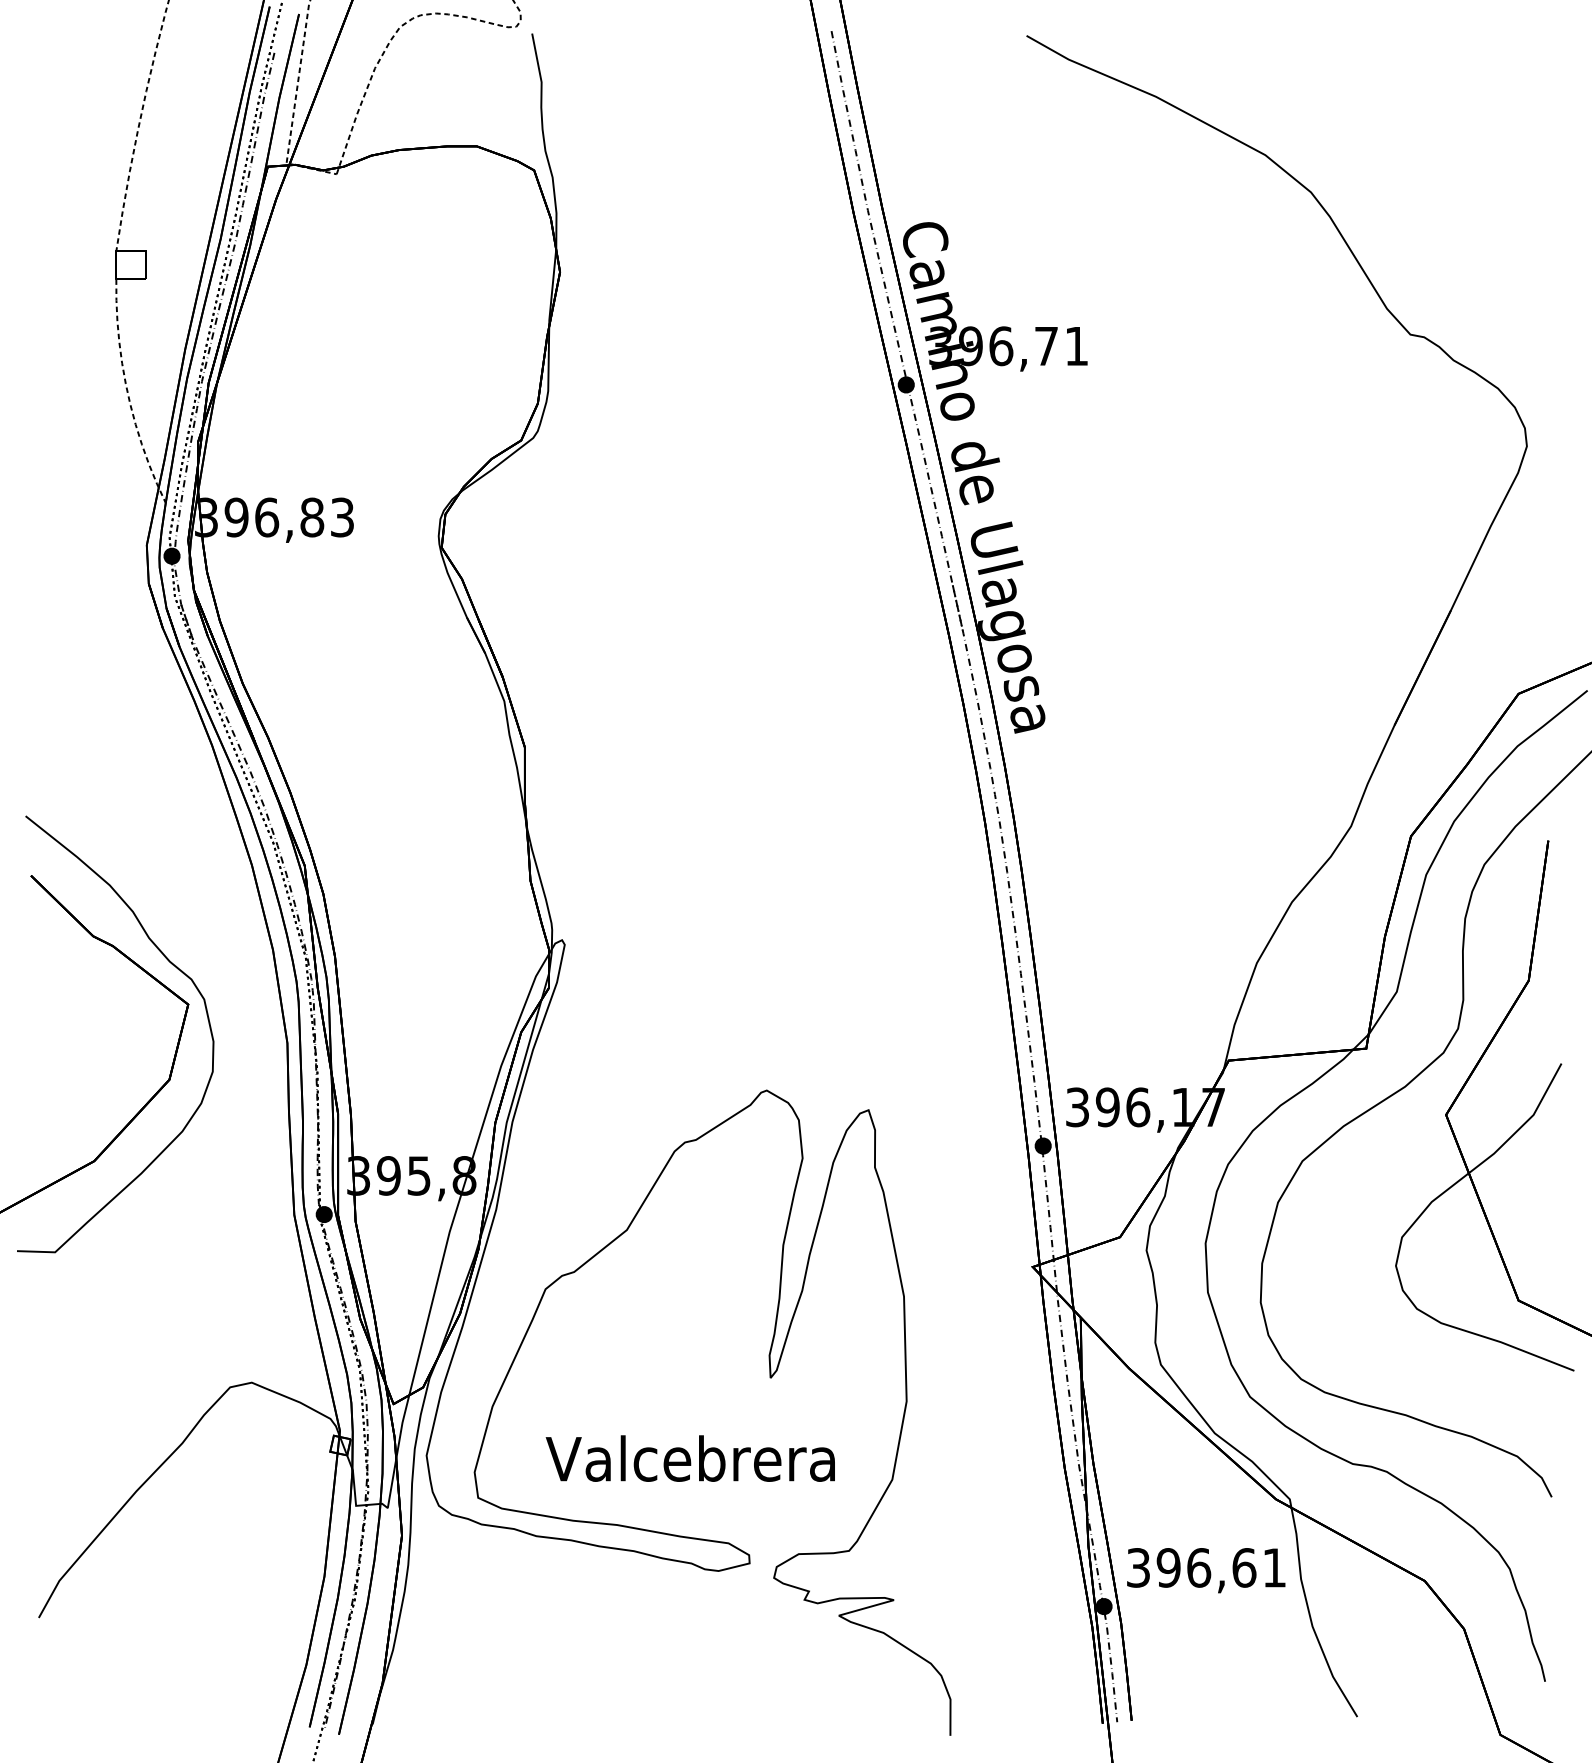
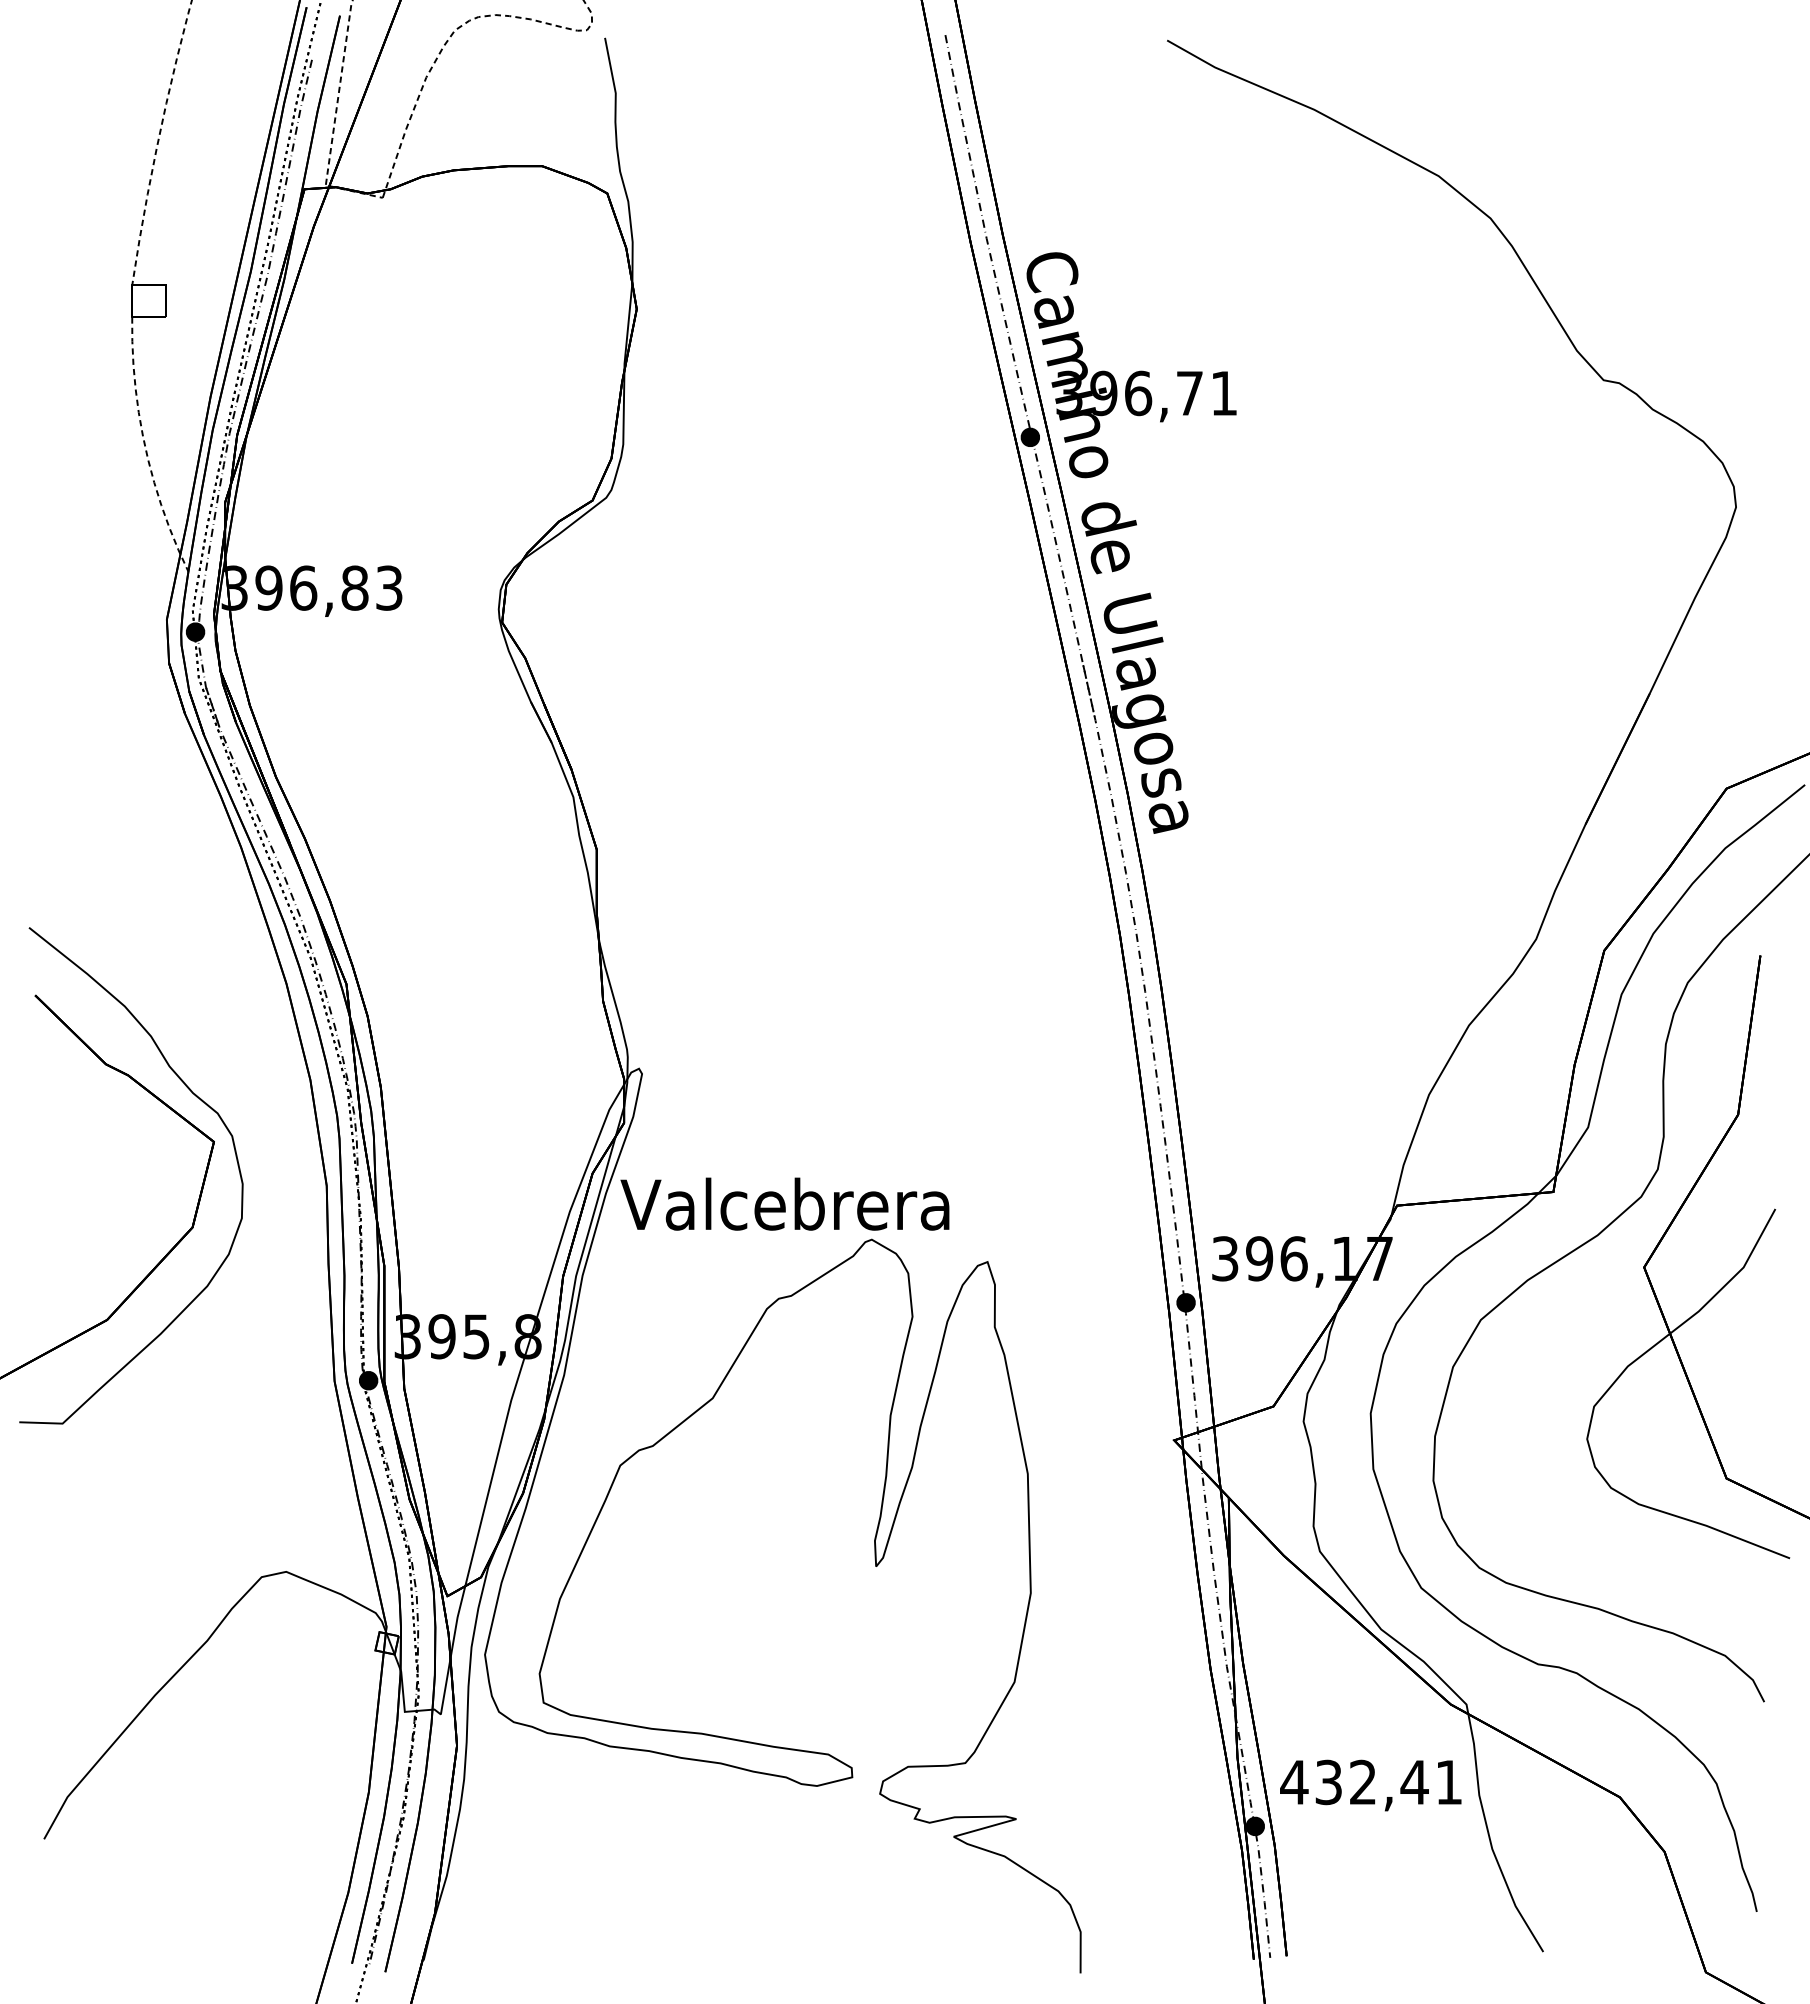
text: (690, 1458) -> (784, 1203), moved
text: (1191, 1567) -> (1354, 1782), 396,61 -> 432,41

